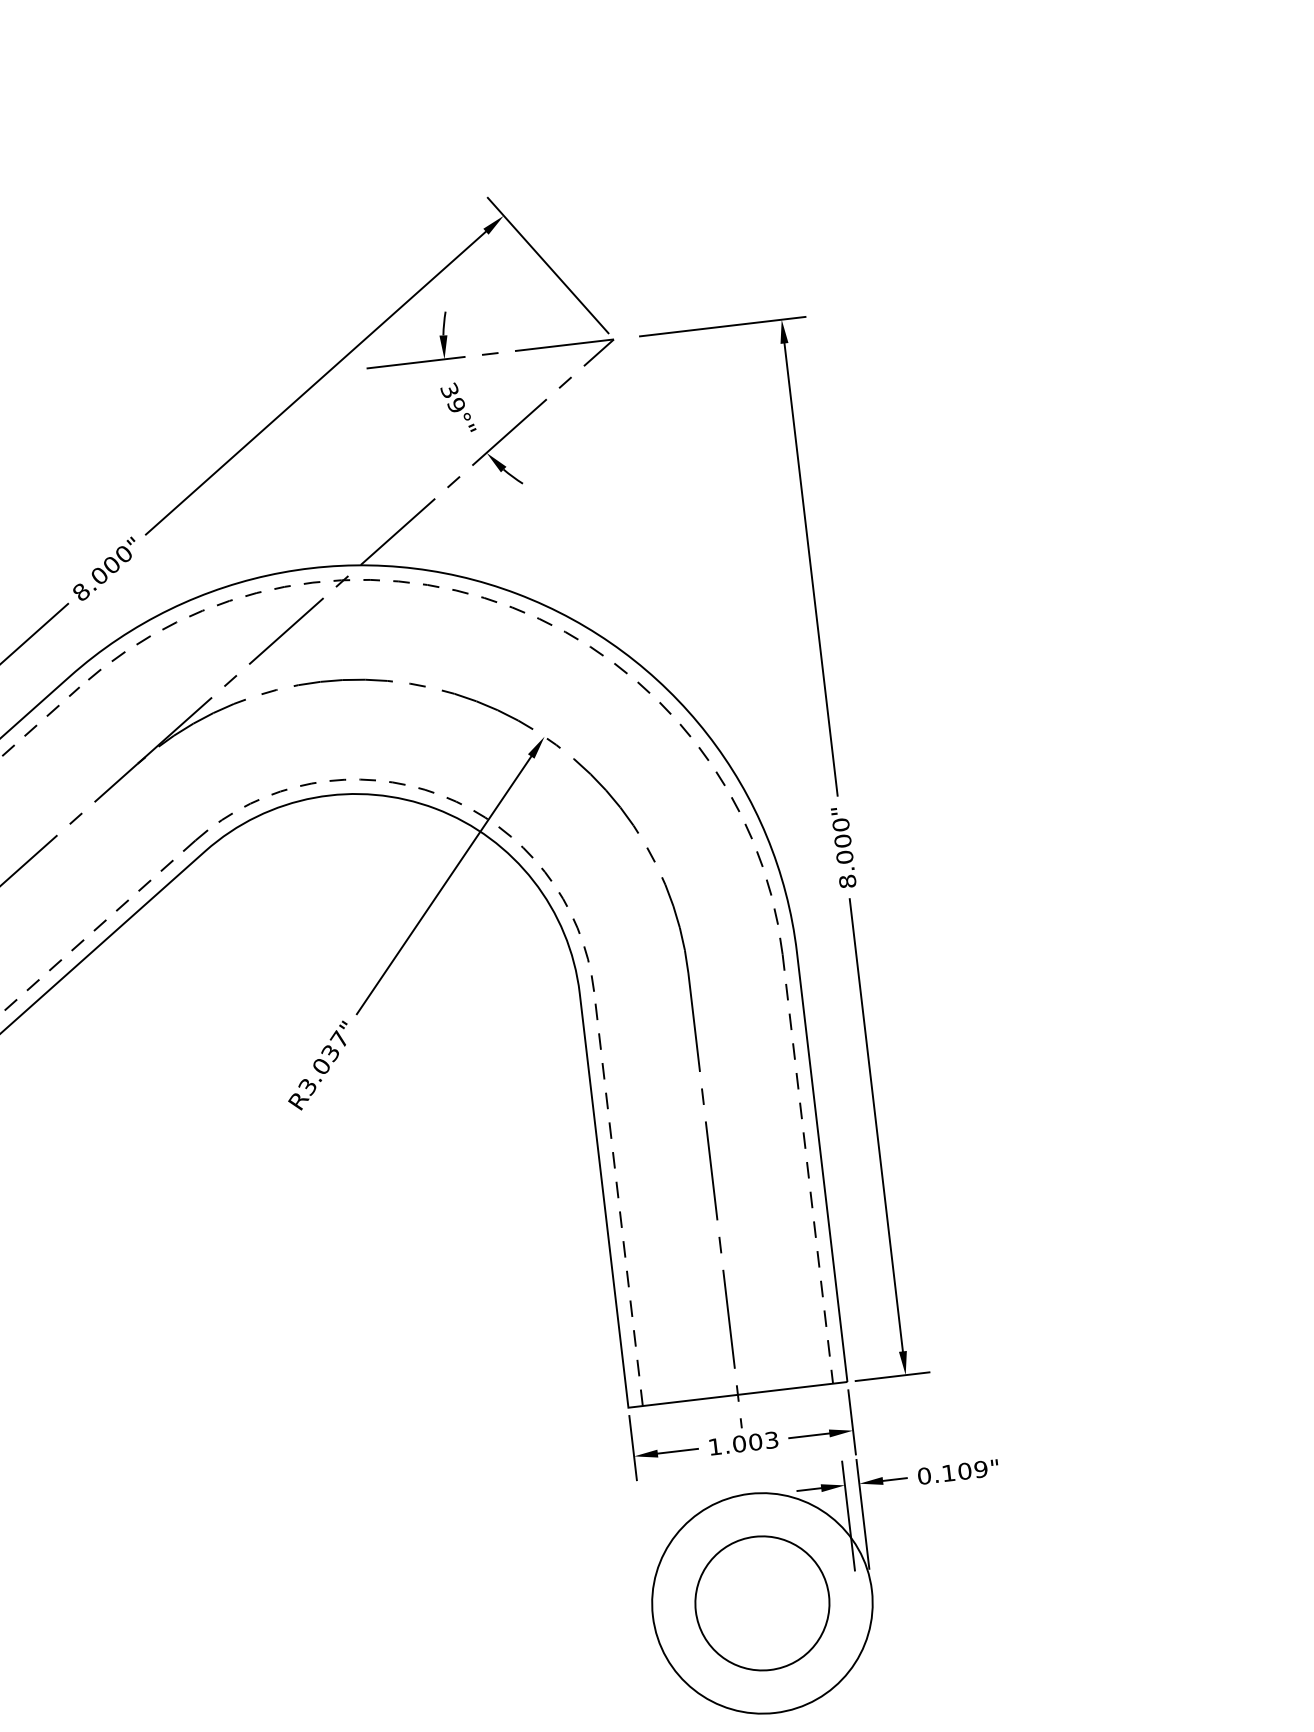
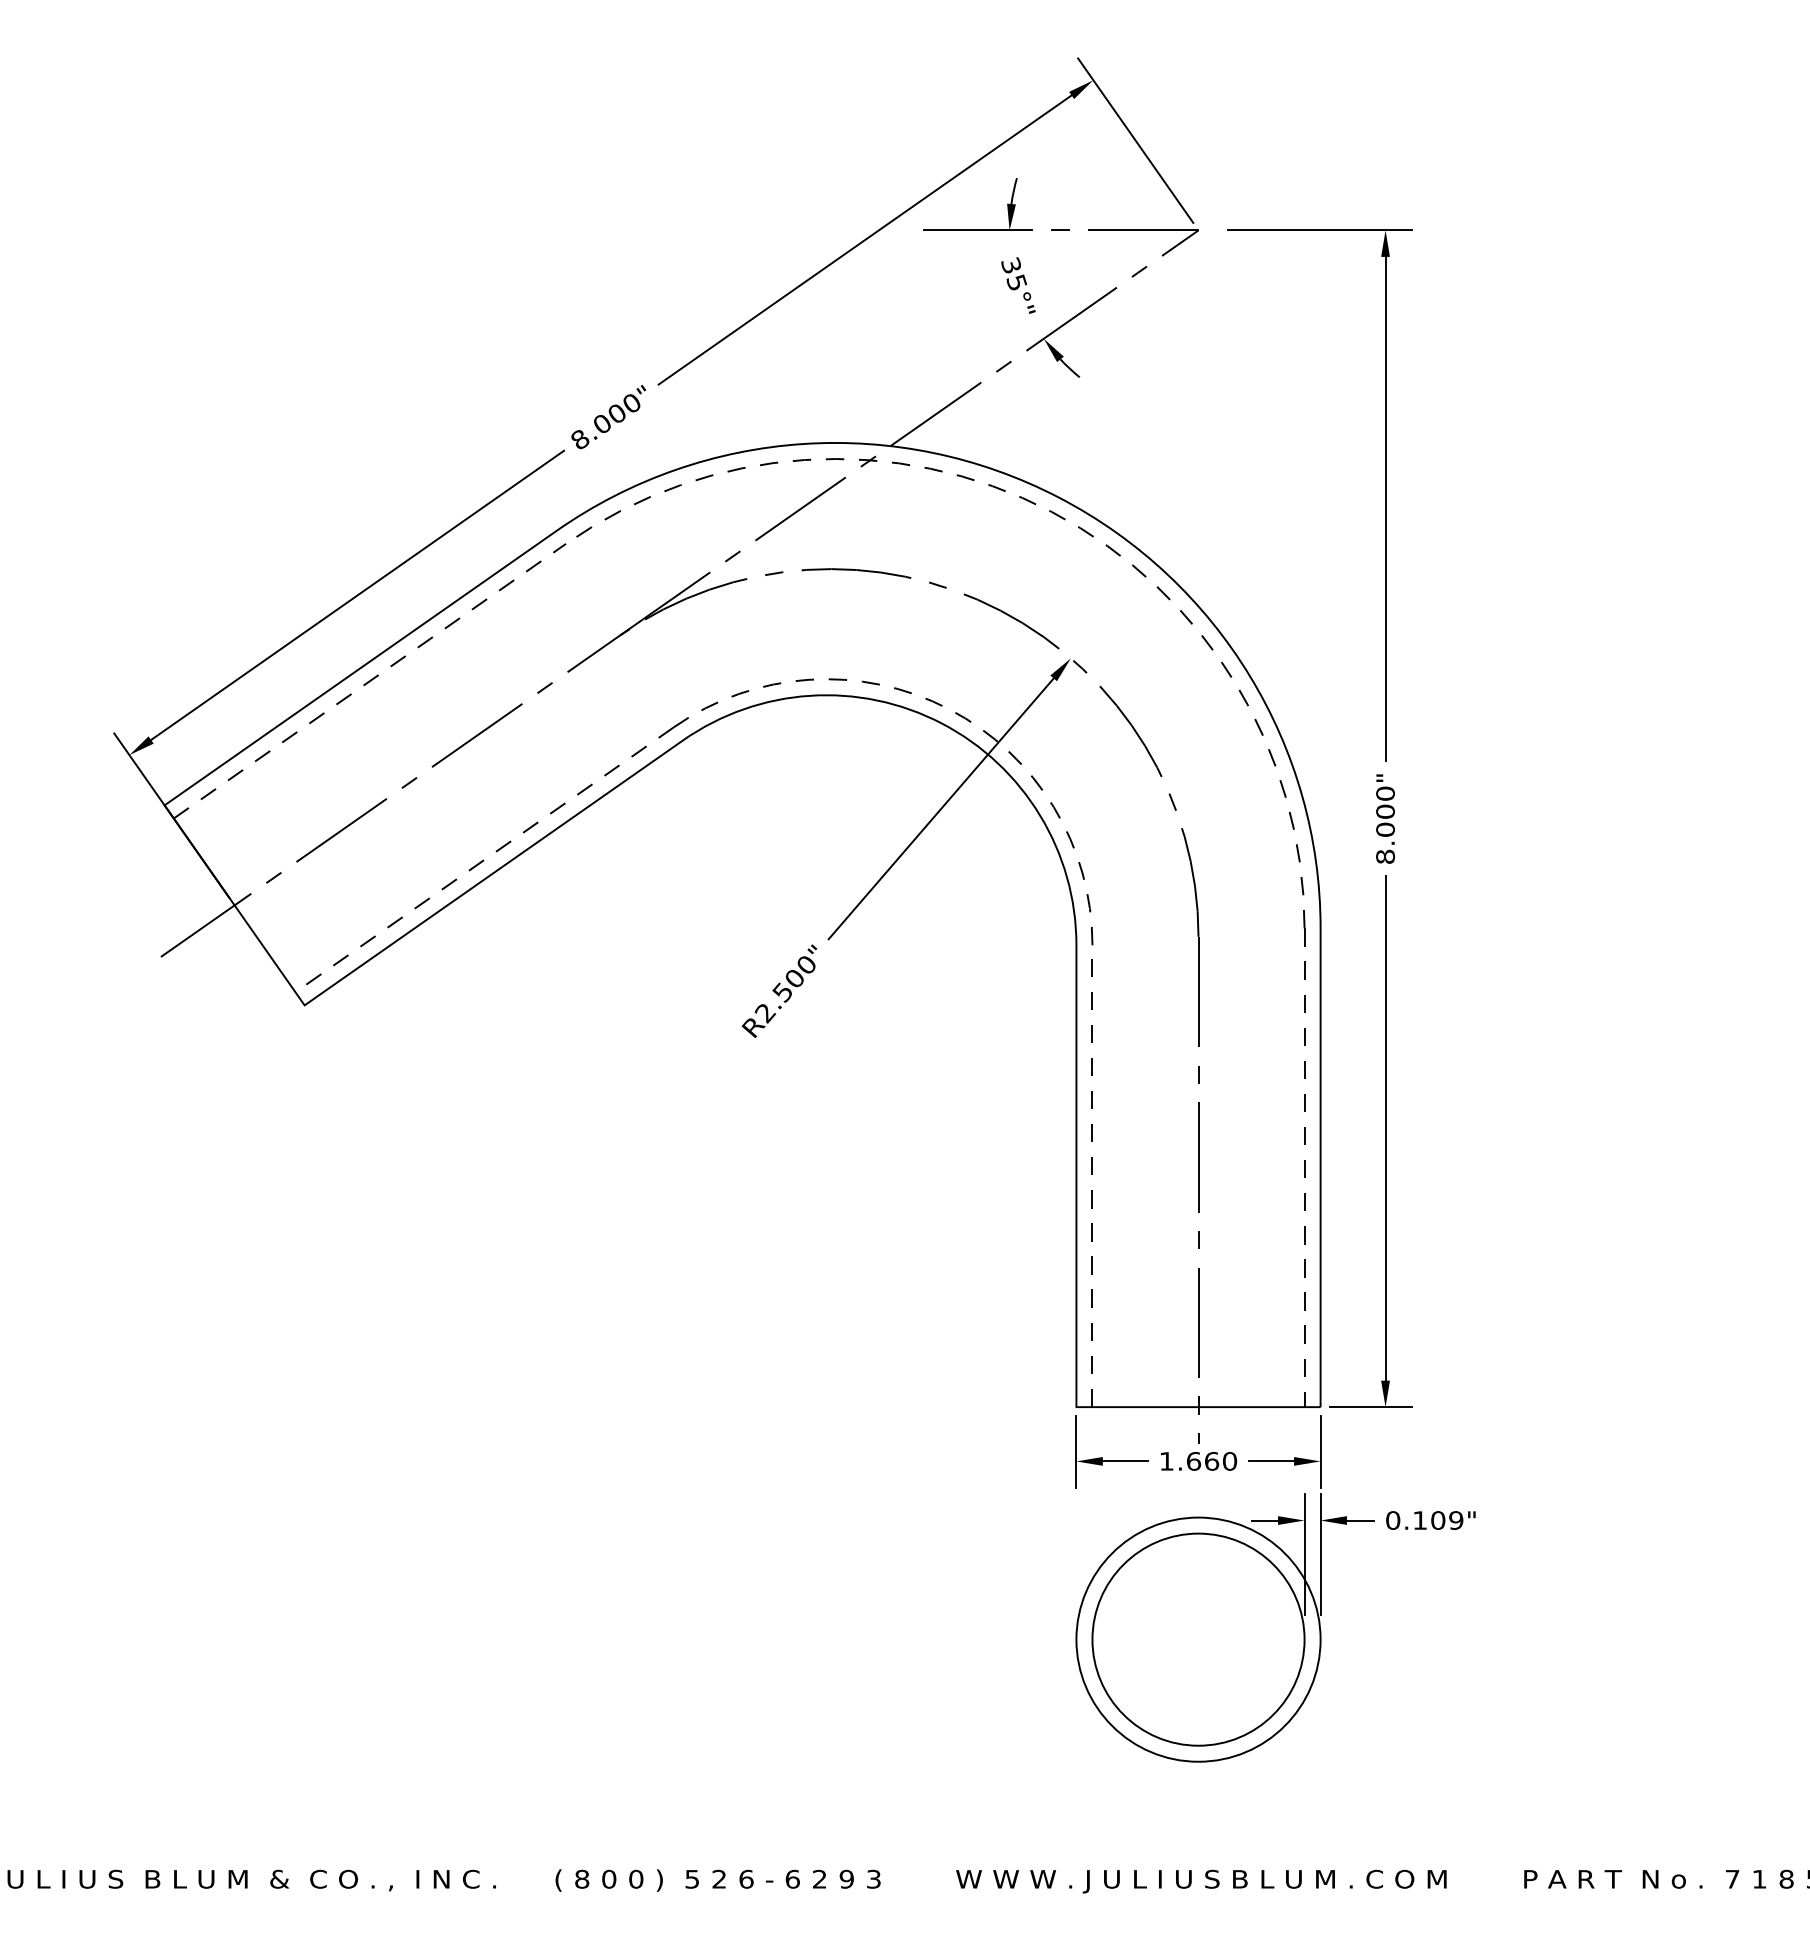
text: (456, 405) -> (1016, 282), 39°" -> 35°"
text: (322, 1062) -> (784, 988), R3.037" -> R2.500"
text: (755, 1442) -> (1211, 1461), 1.003 -> 1.660
circle: (762, 1603) -> (1198, 1639), size x1.43

